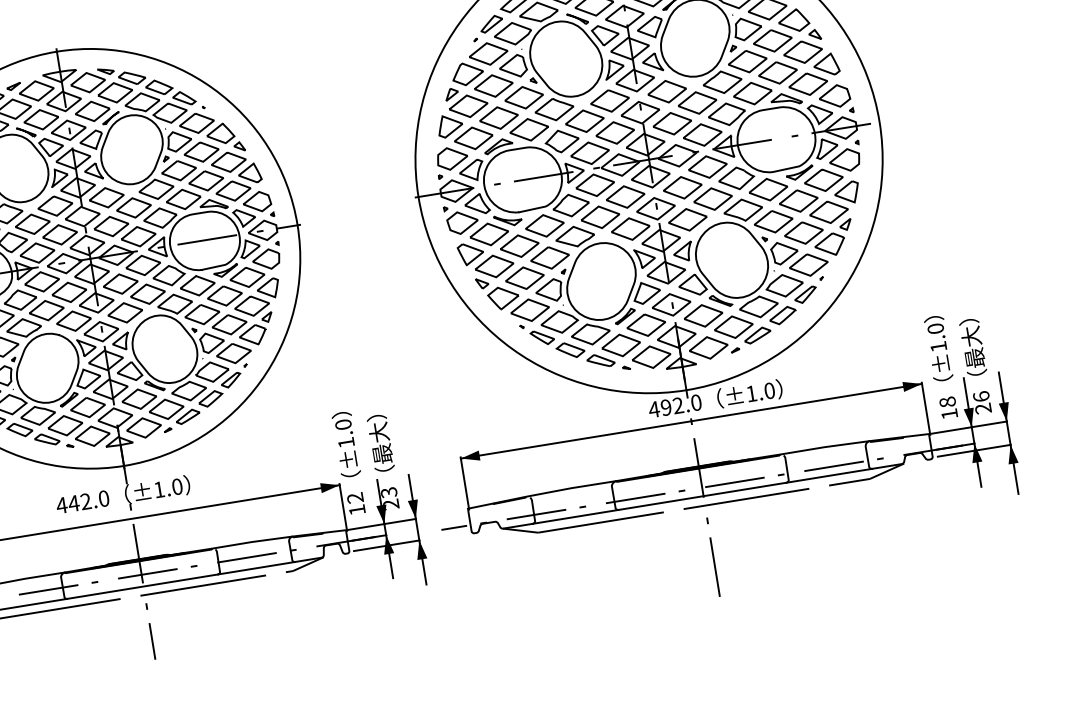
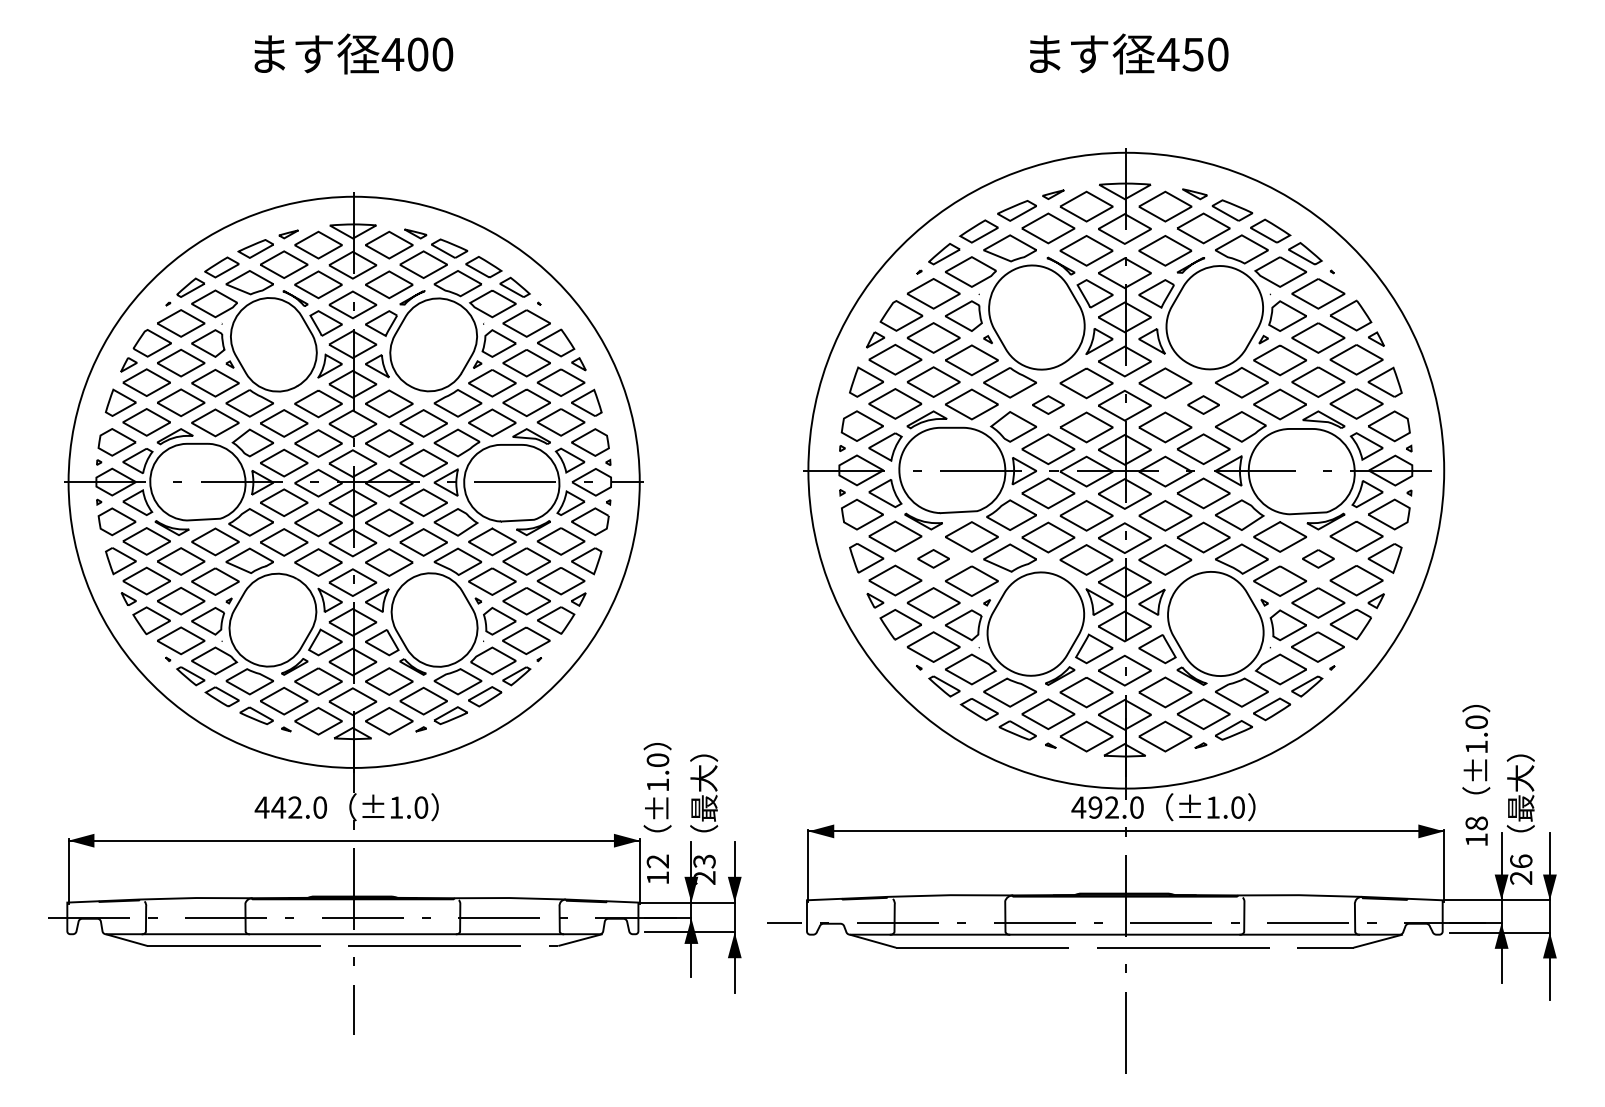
part: (697, 102) -> (1203, 404), size x0.6
part: (584, 120) -> (1048, 404), size x0.6
part: (798, 200) -> (1318, 558), size x0.6
part: (519, 245) -> (933, 558), size x0.6
text: (941, 367) -> (1476, 775), moved

